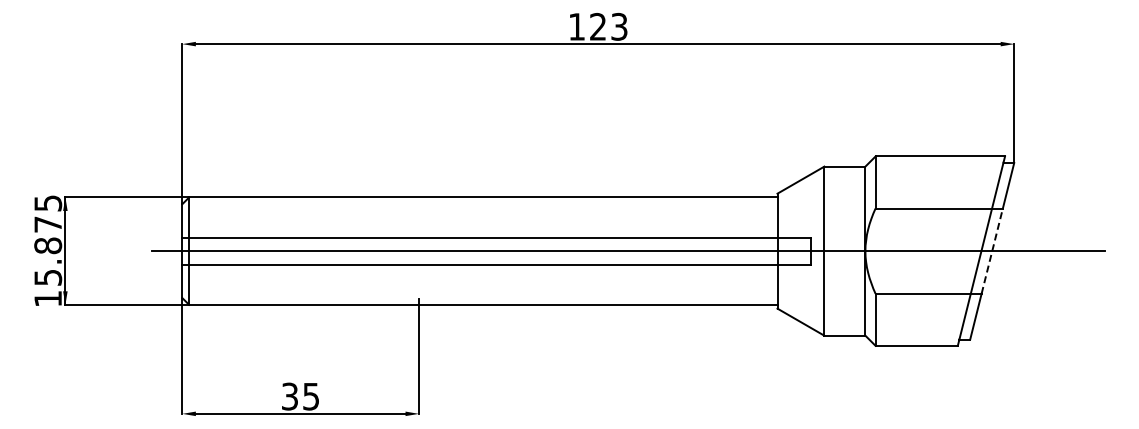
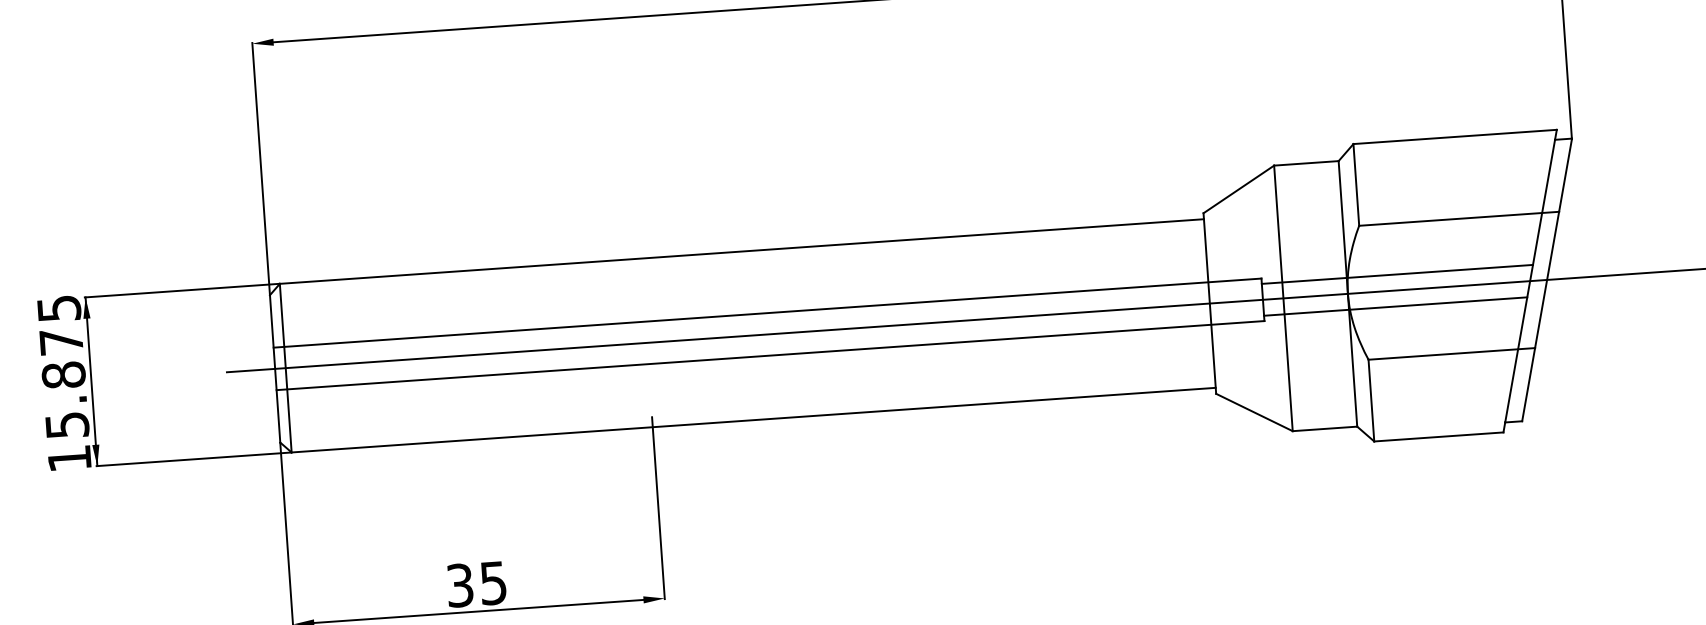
line: (897, 241) -> (1397, 275), added
line: (992, 251) -> (1547, 280), dashed -> solid
line: (894, 261) -> (1394, 306), added

